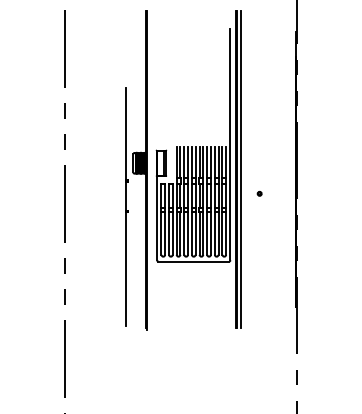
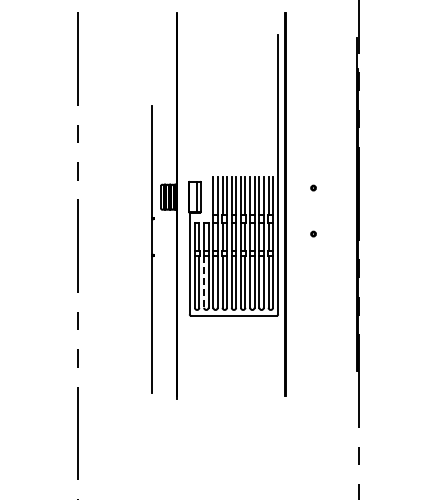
part: (259, 155) -> (313, 187), added
line: (241, 169) -> (291, 204), removed
line: (169, 233) -> (204, 281), solid -> dashed

